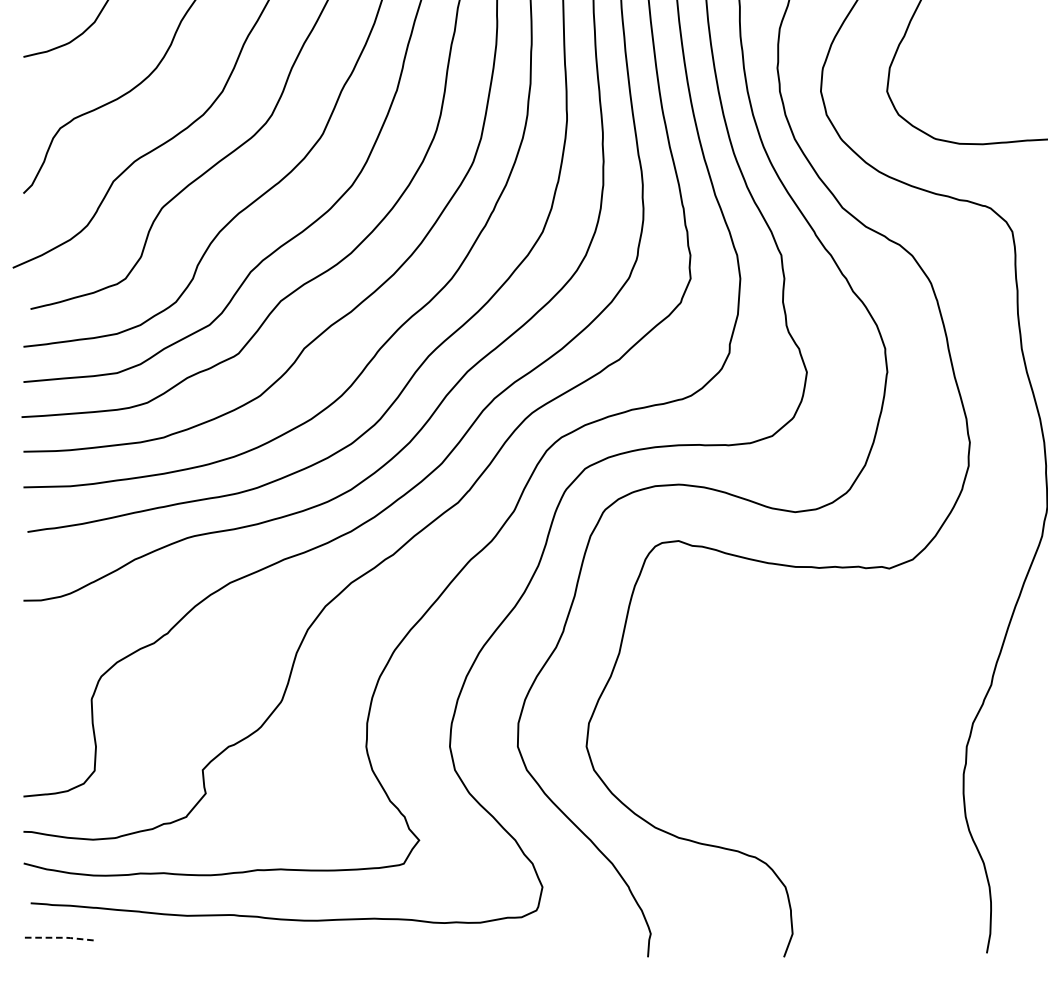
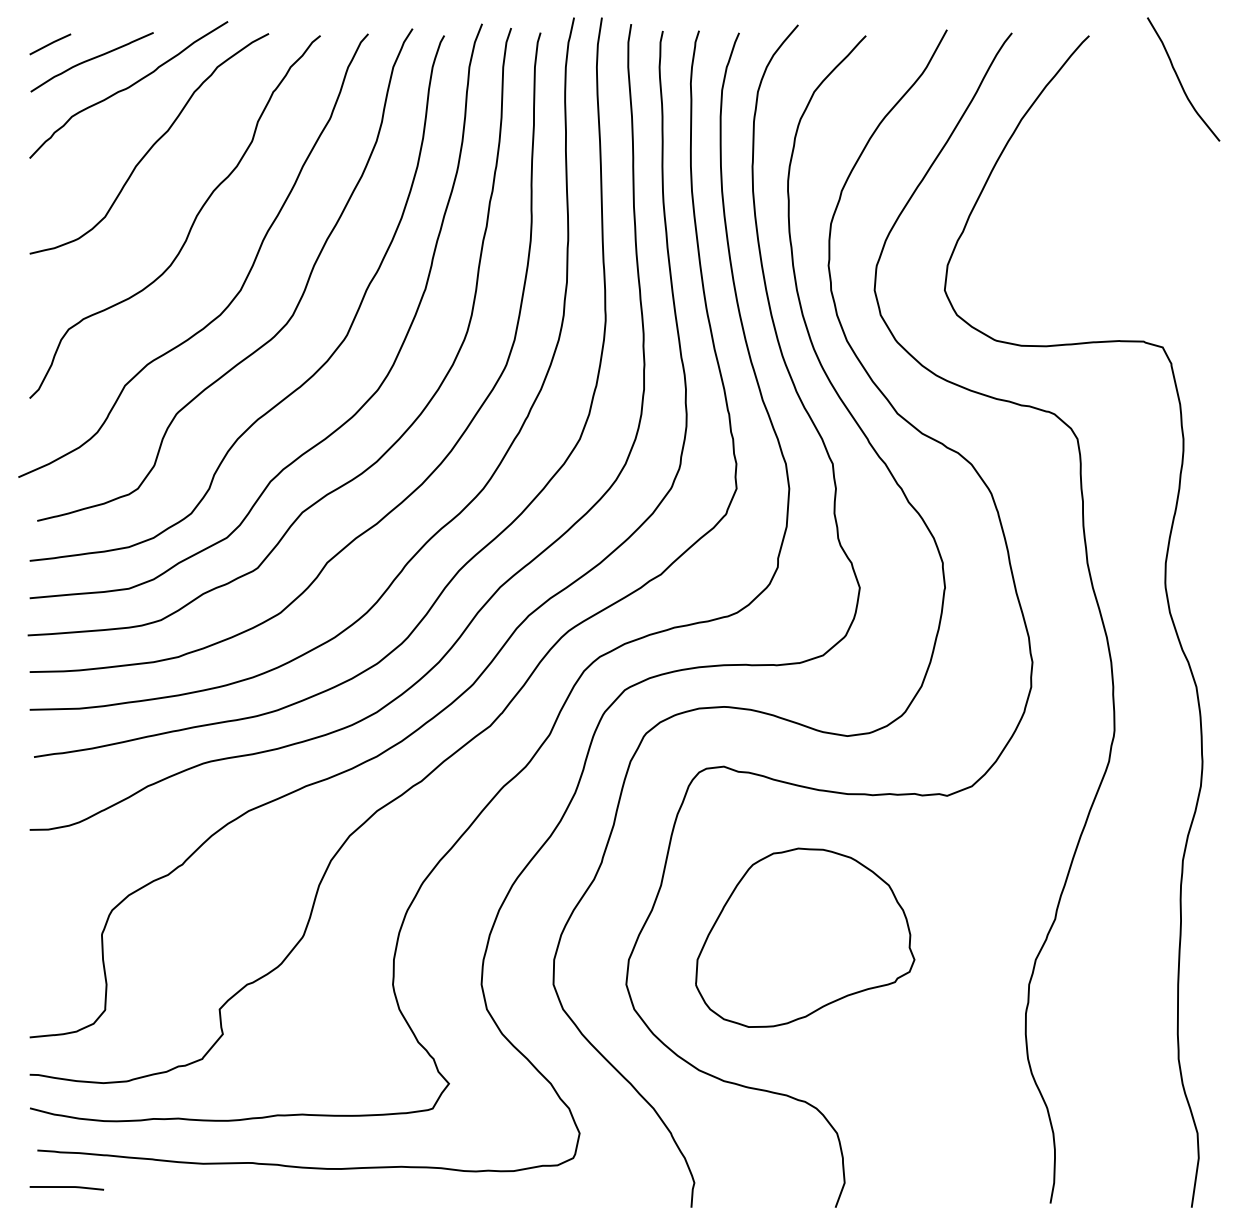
part: (755, 702) -> (805, 937), added
line: (60, 938) -> (68, 1187), dashed -> solid

